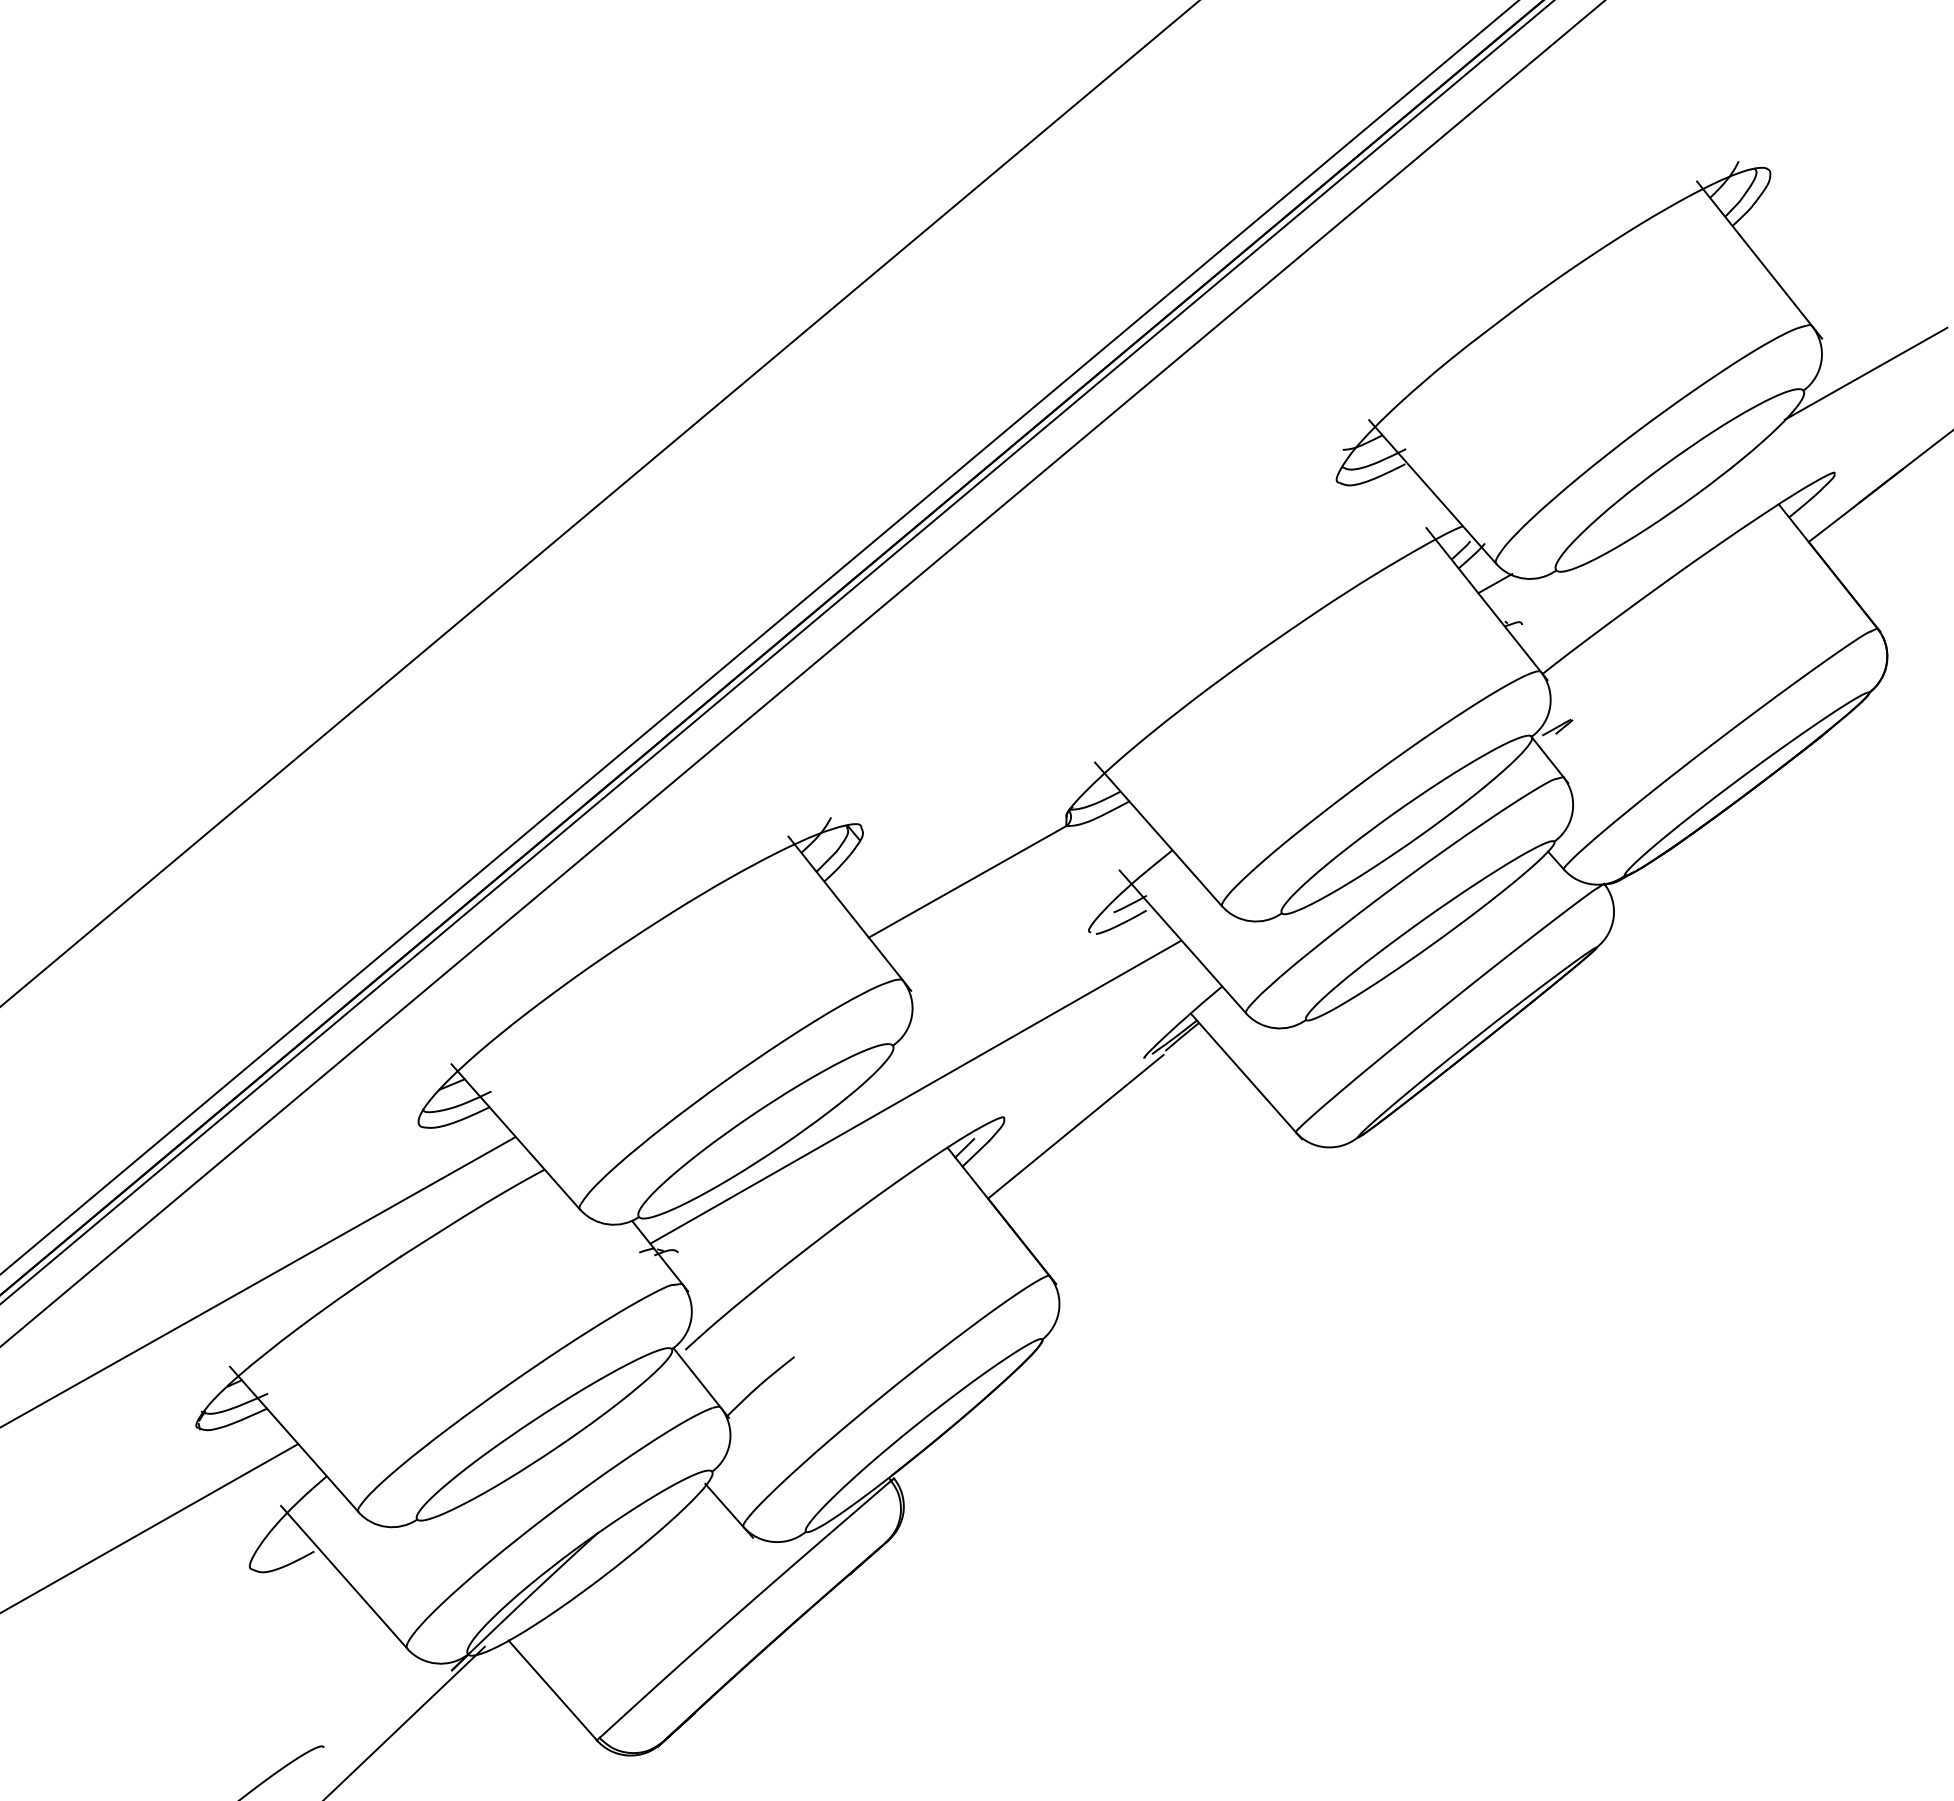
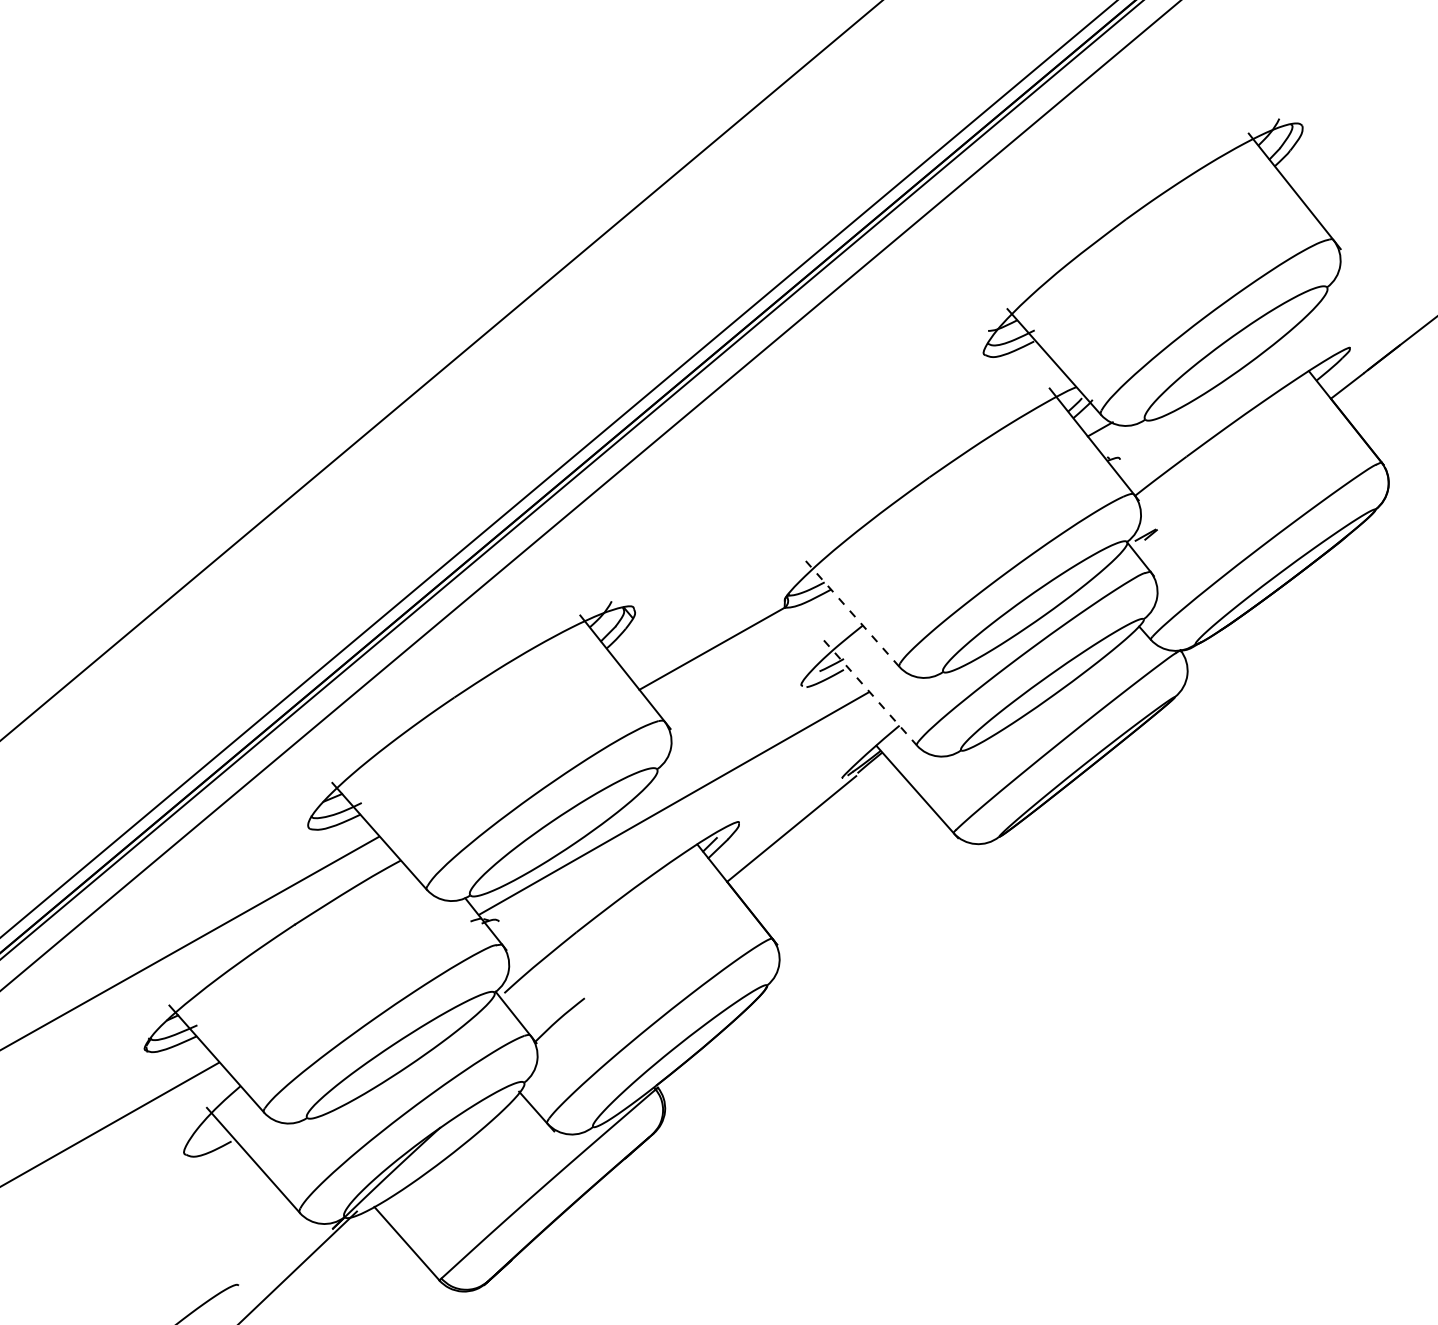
line: (1865, 373) -> (1372, 274), removed
line: (1158, 834) -> (852, 613), solid -> dashed
line: (1183, 942) -> (870, 693), solid -> dashed

